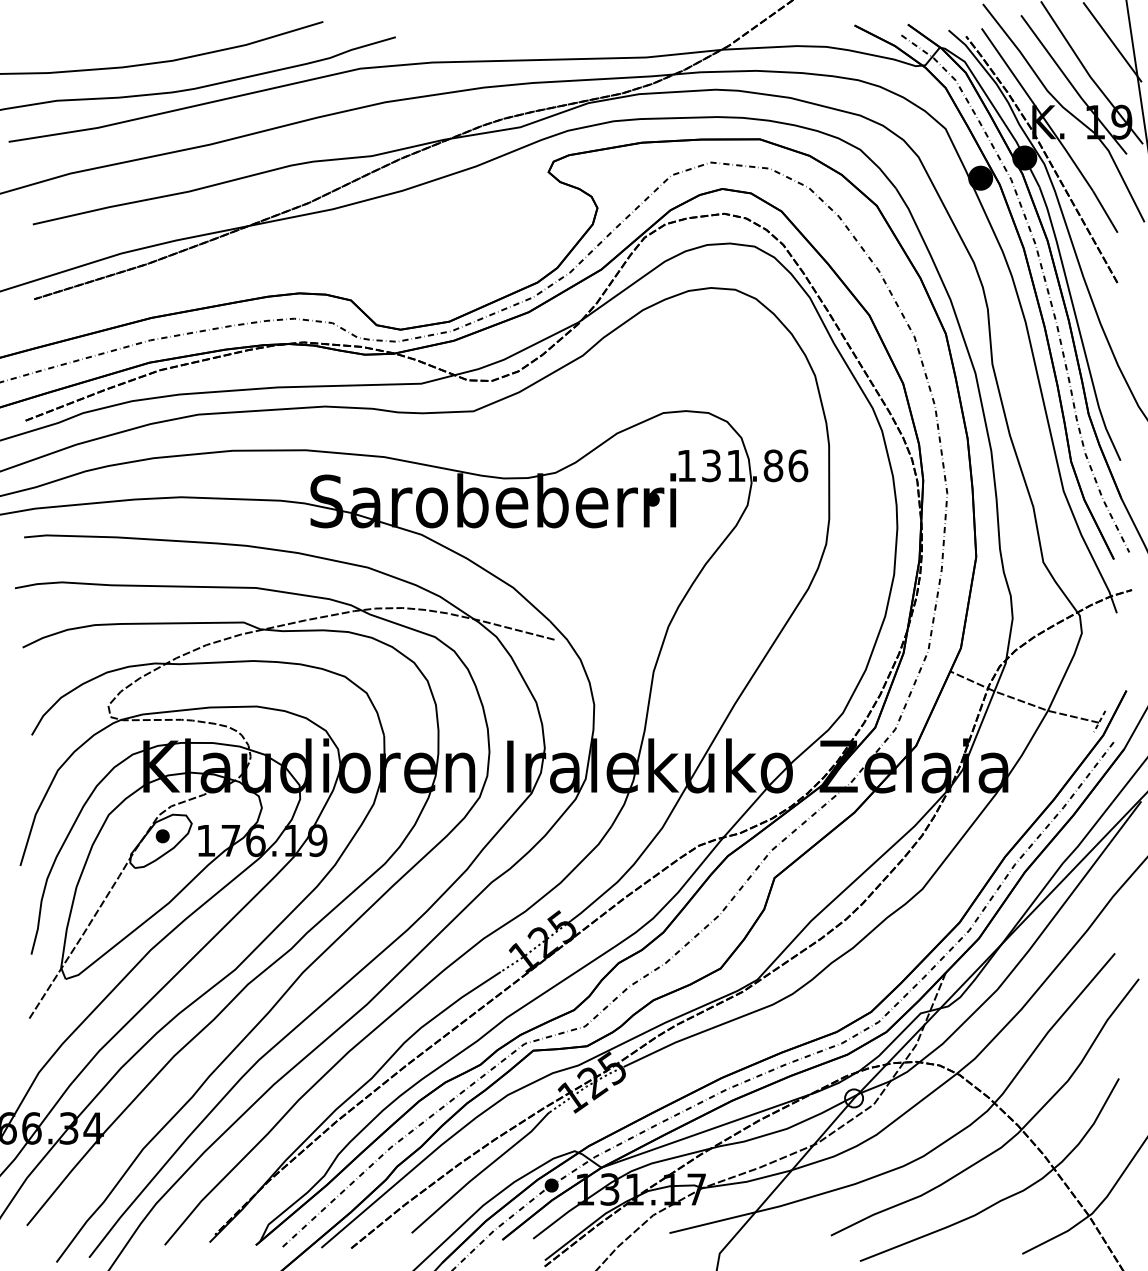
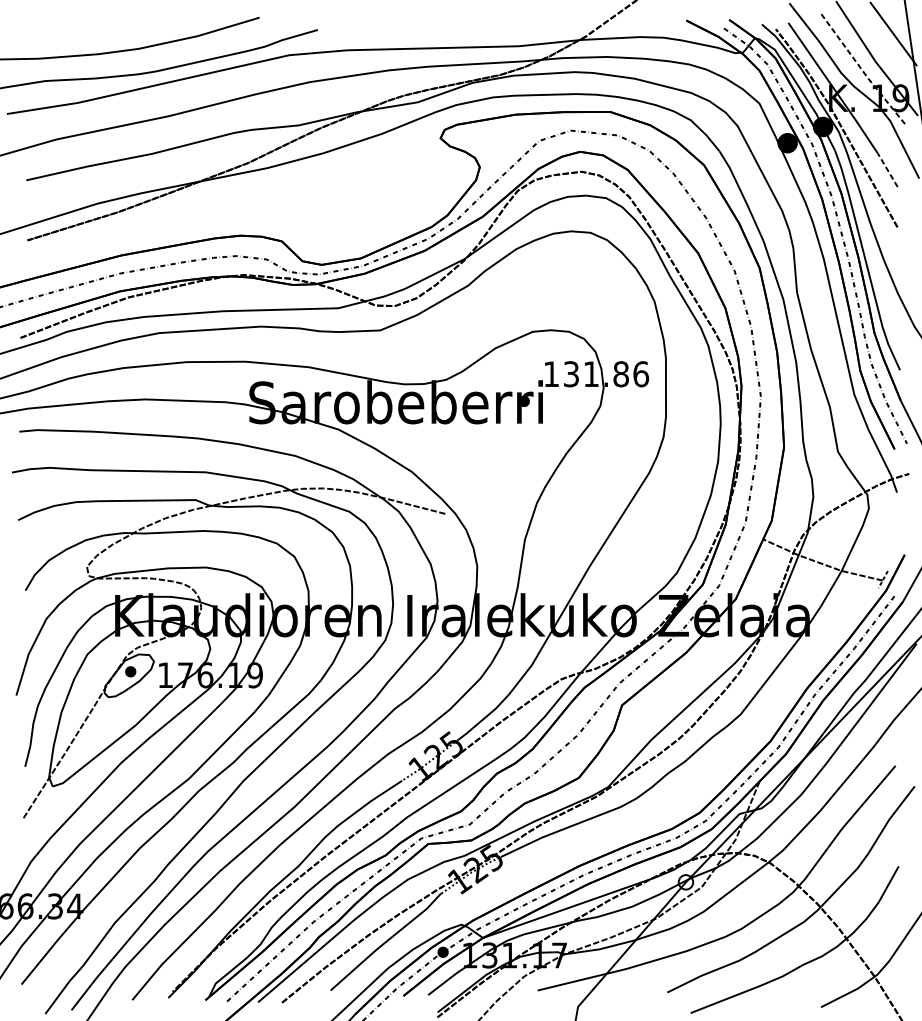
line: (1072, 86) -> (861, 69), solid -> dashed
line: (1105, 211) -> (887, 169), solid -> dashed

